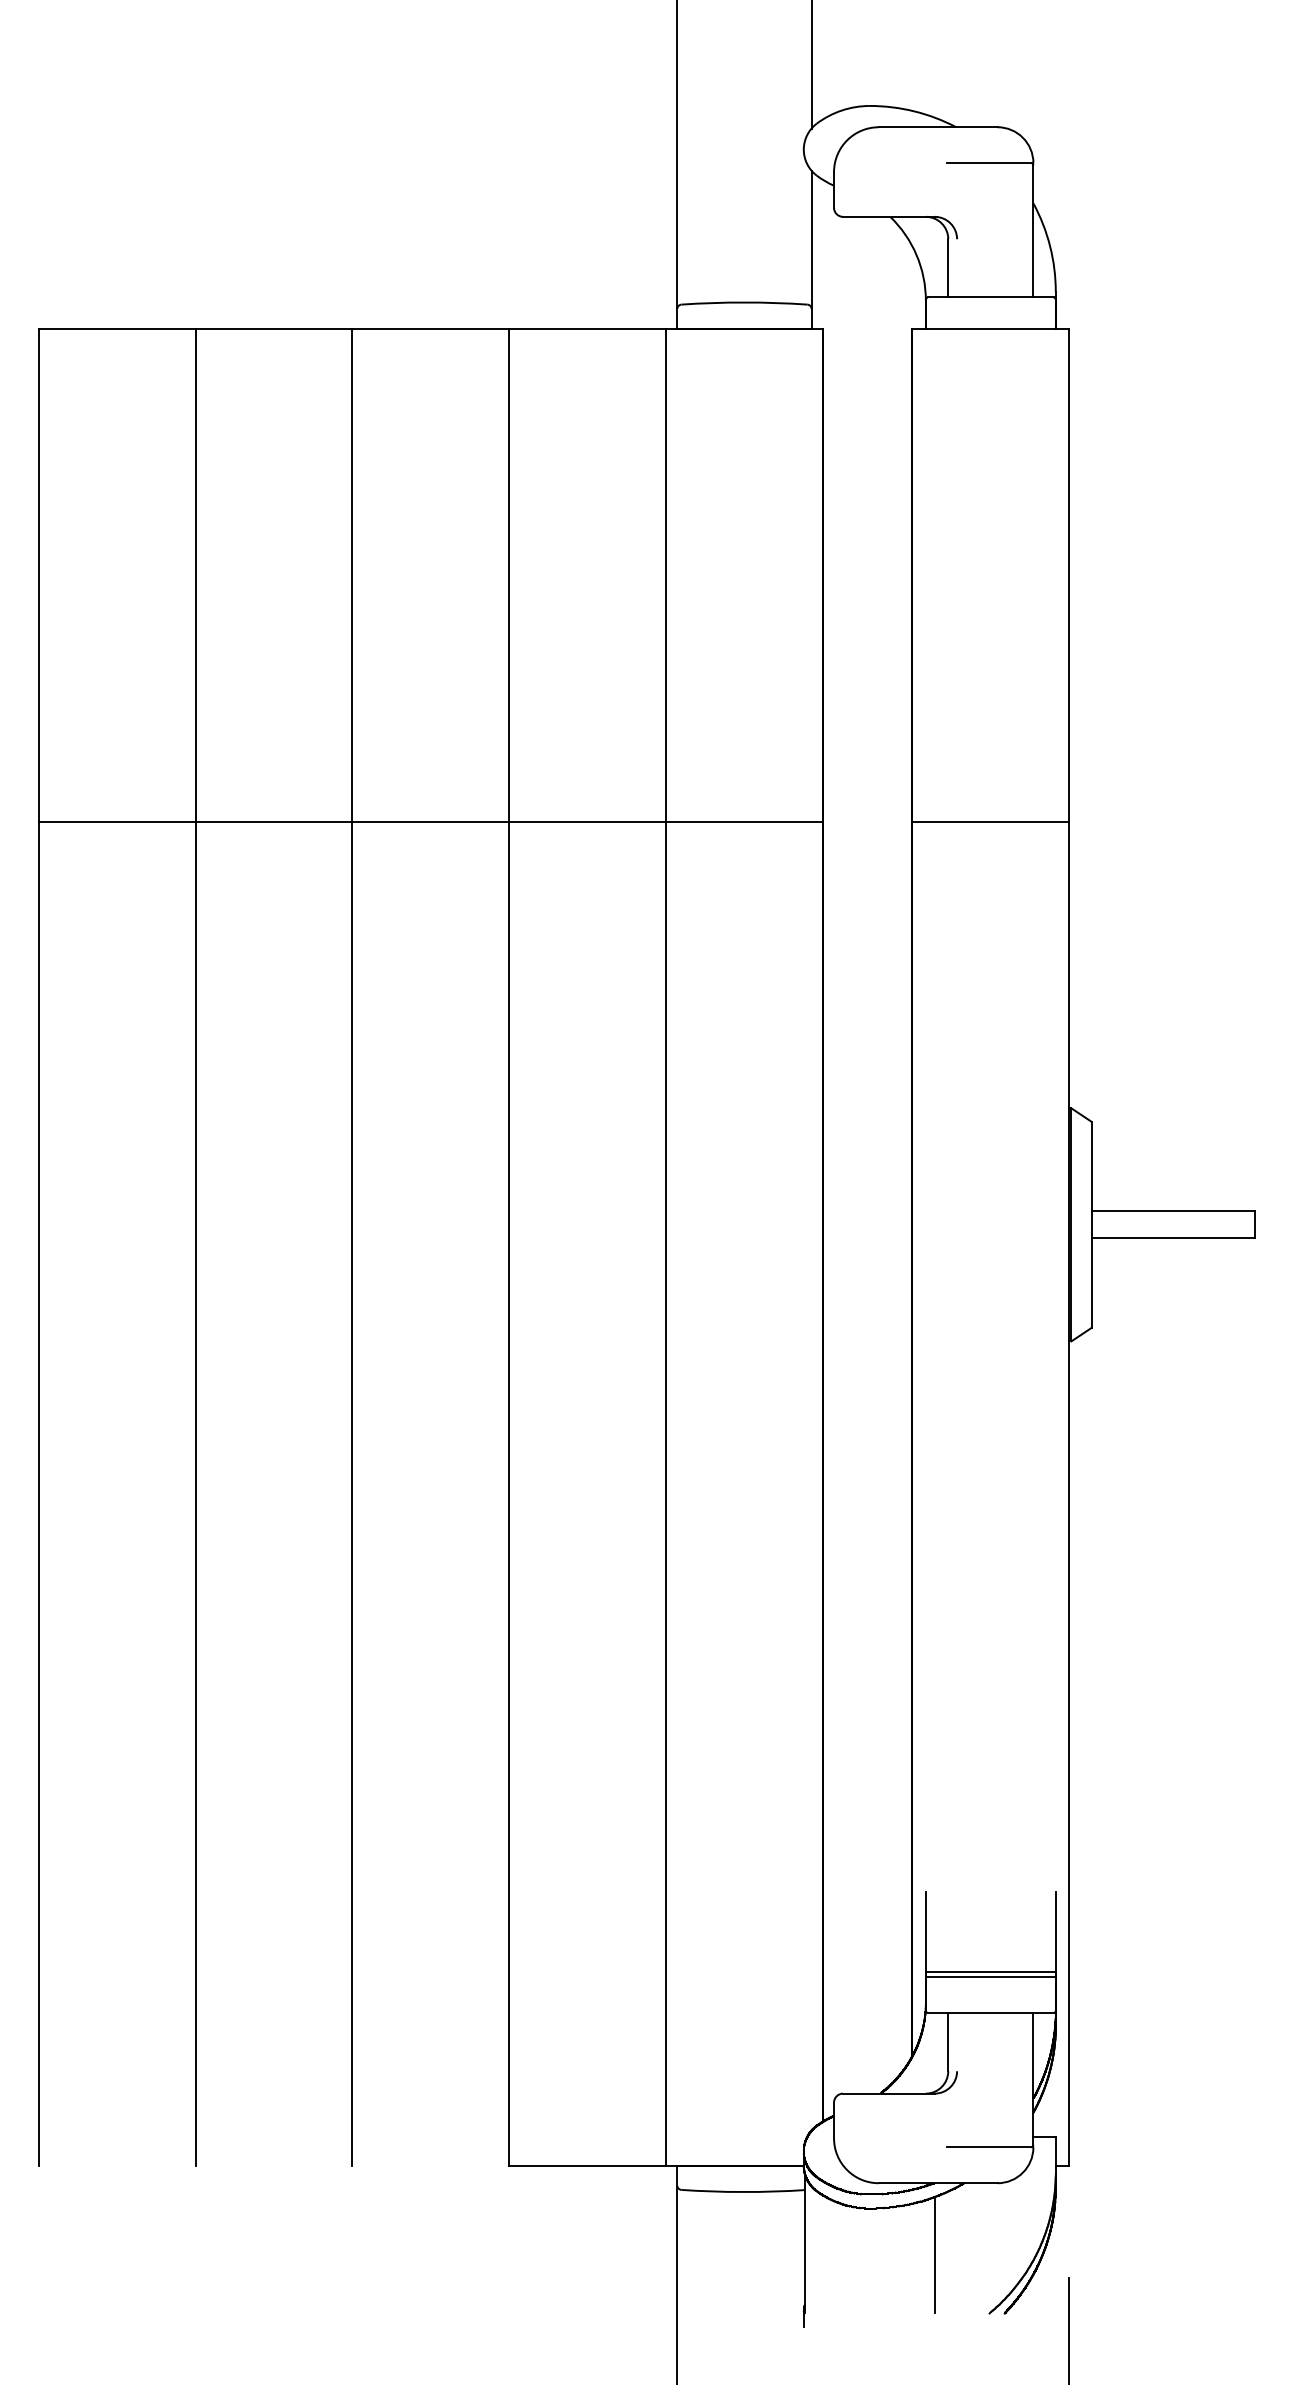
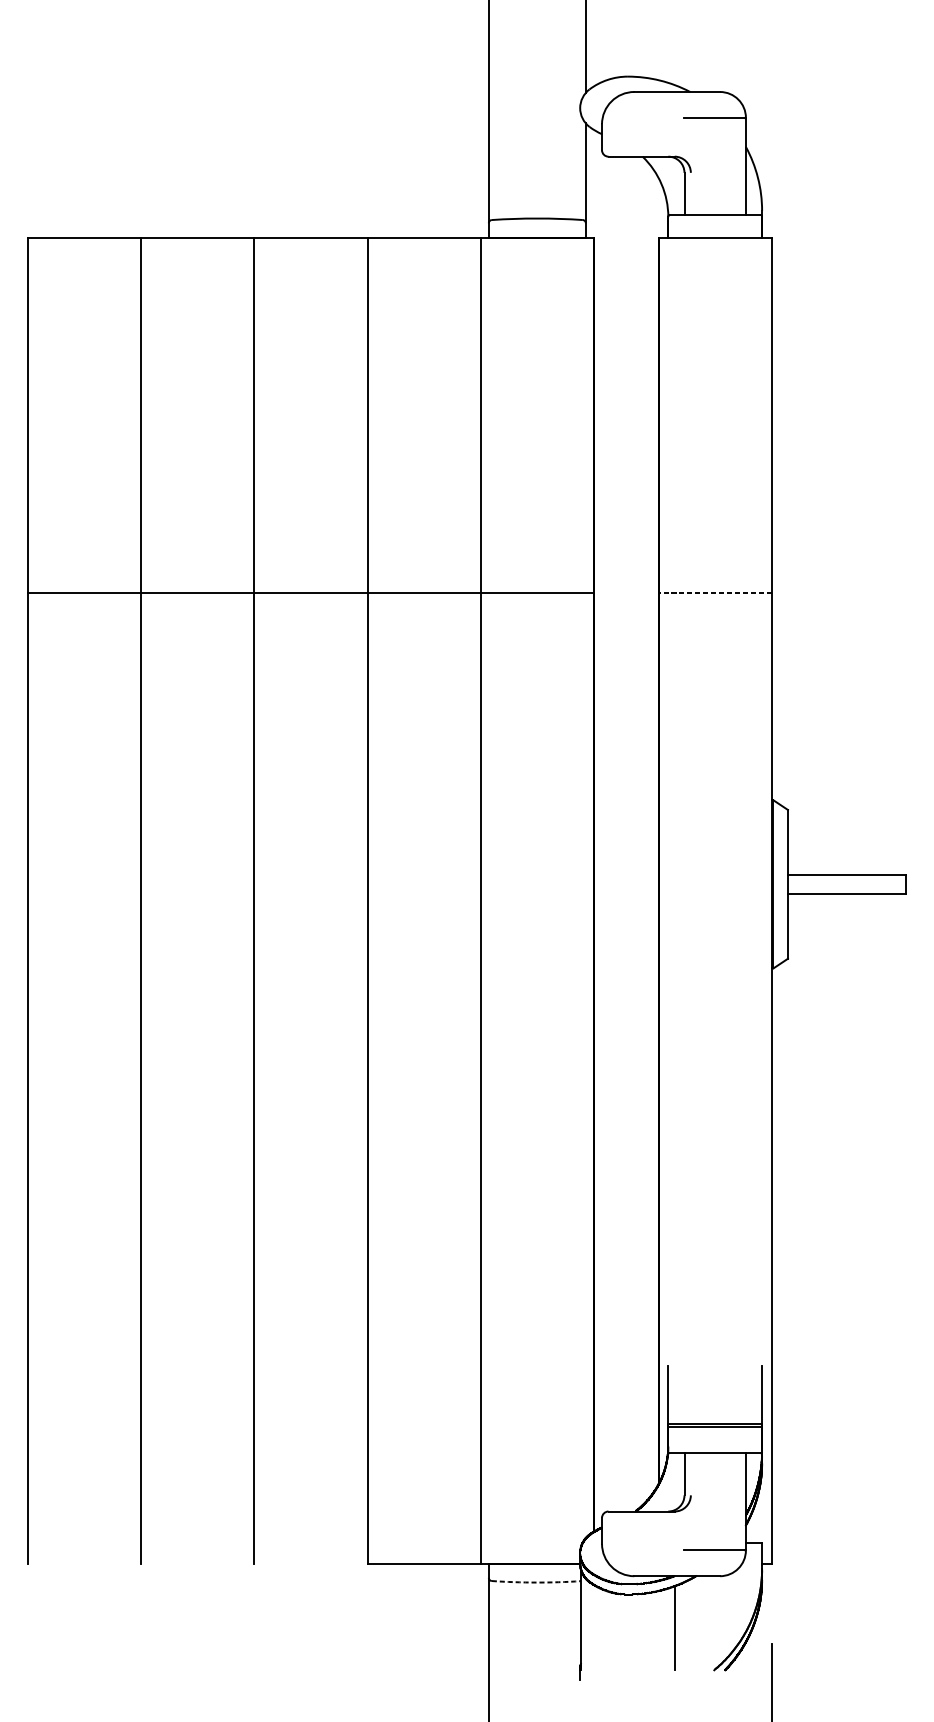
line: (990, 821) -> (714, 593), solid -> dashed
arc: (743, 2192) -> (536, 1582), solid -> dashed

